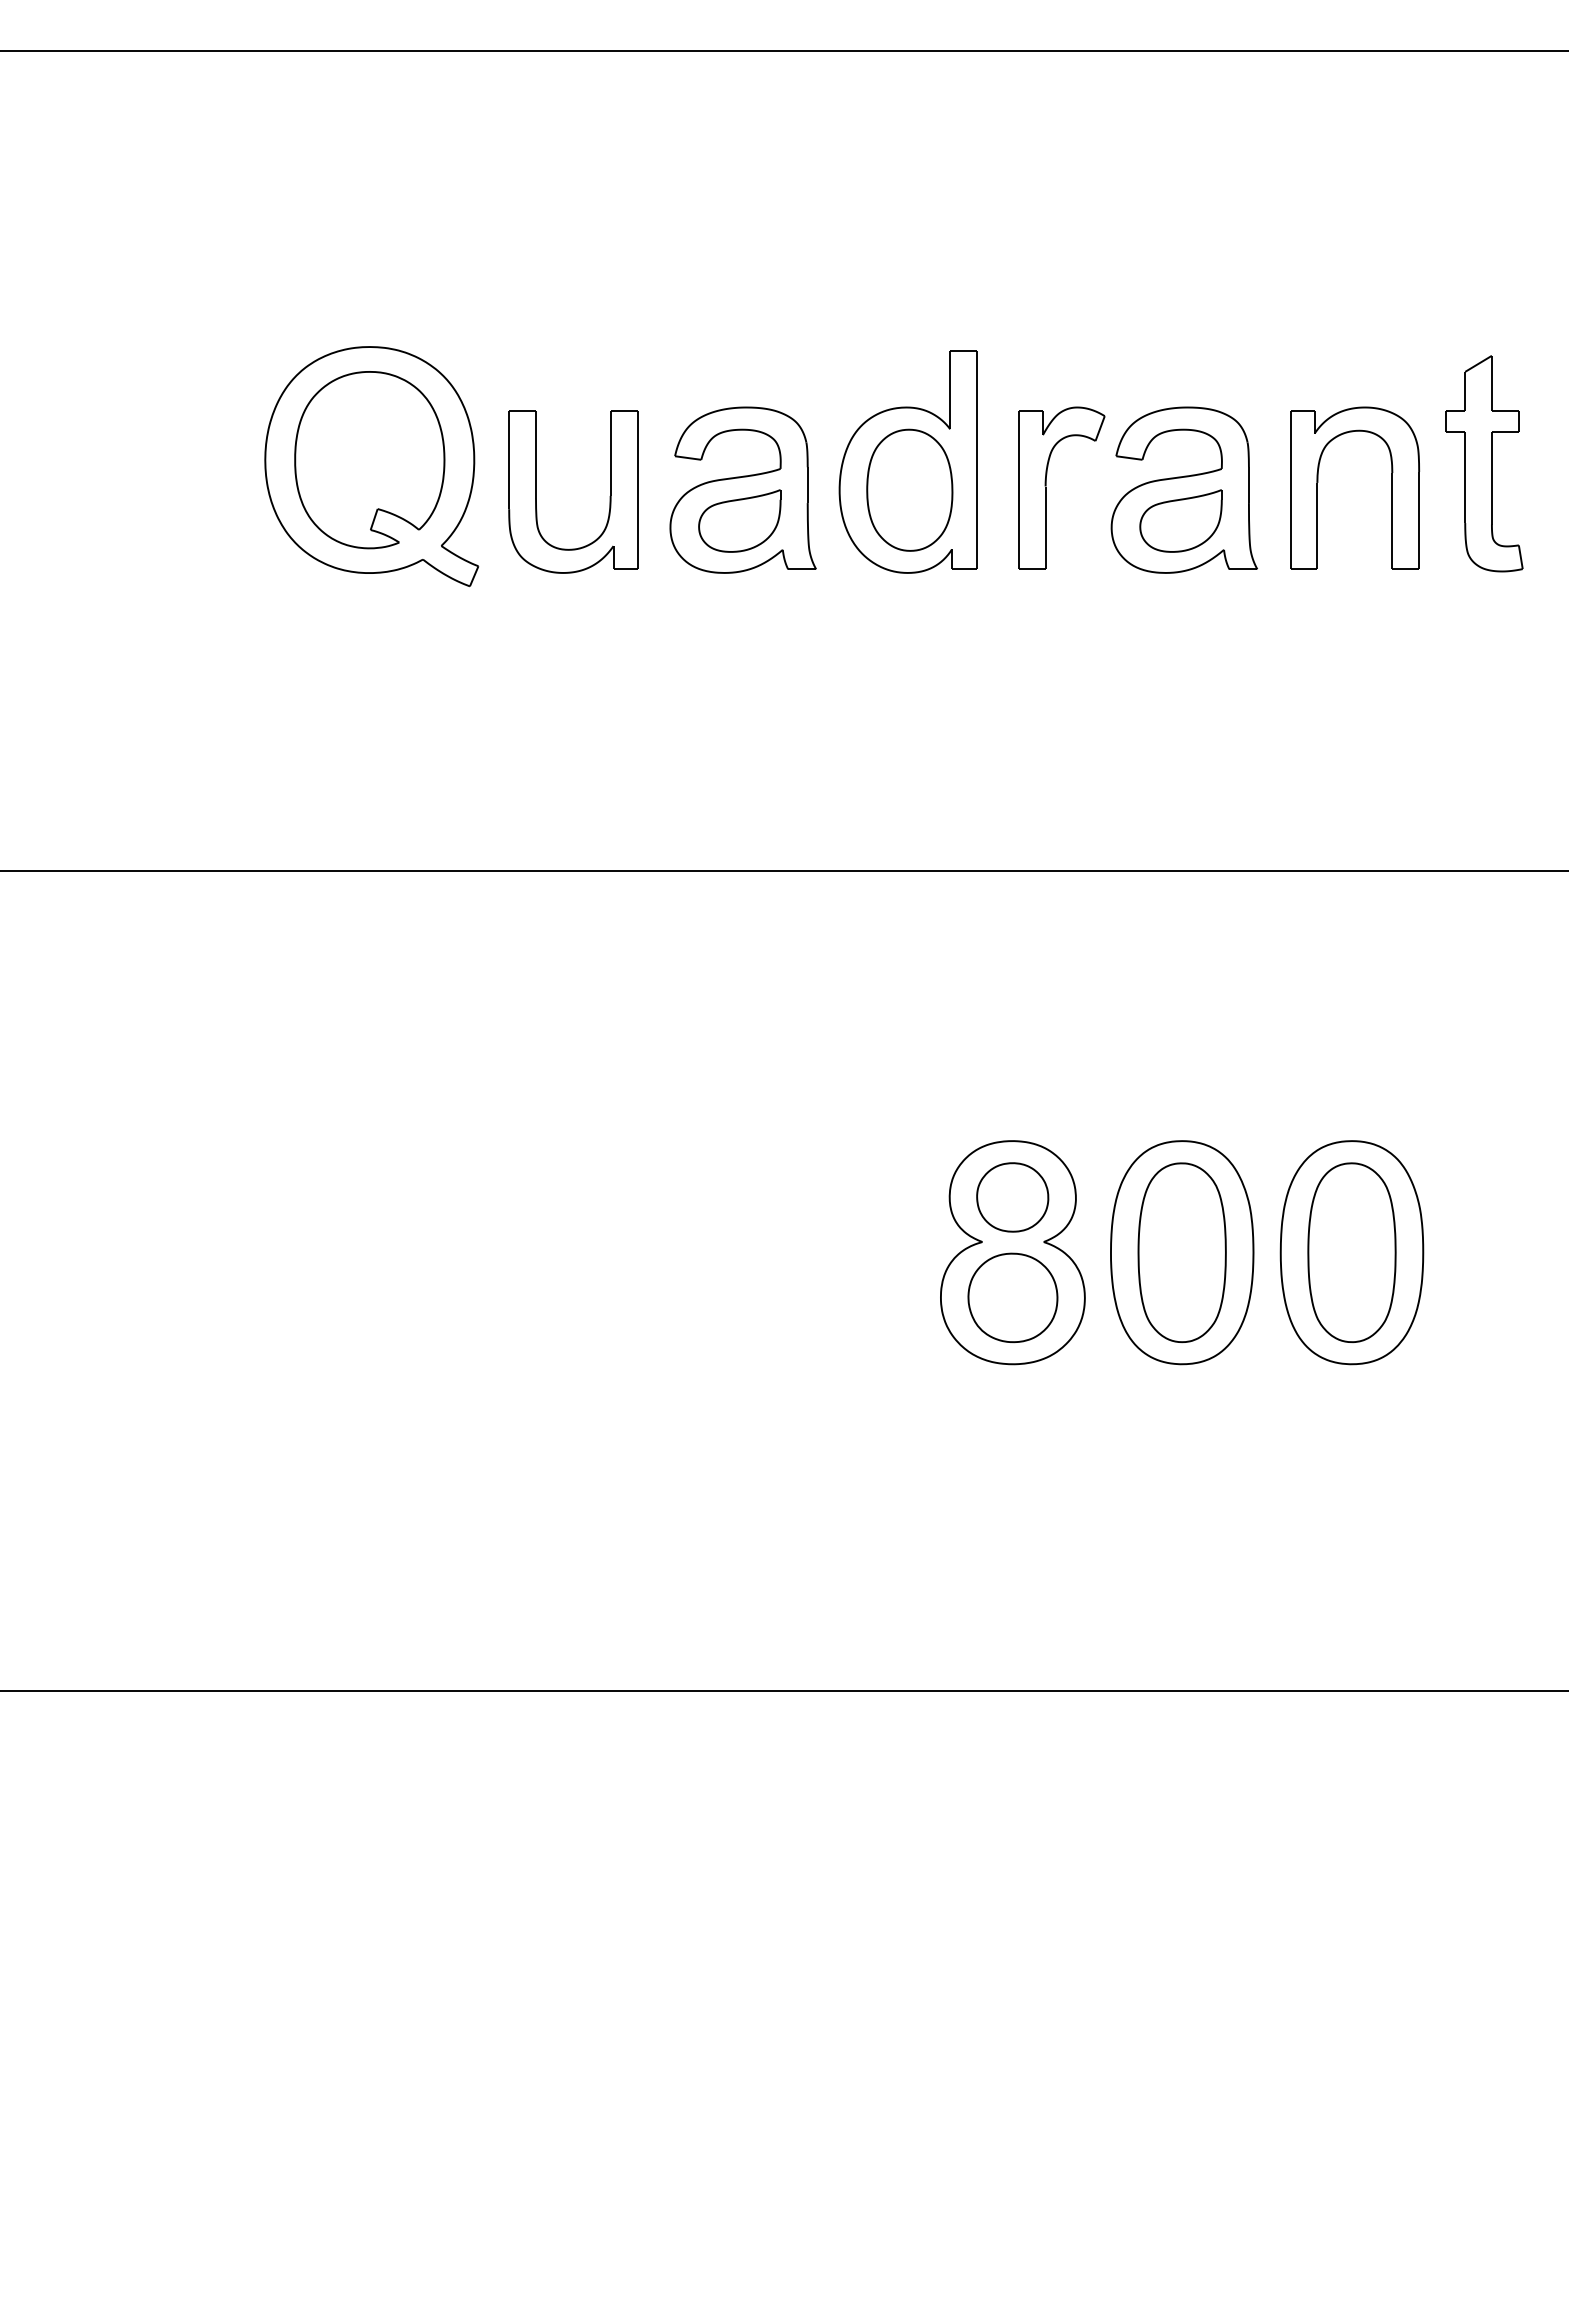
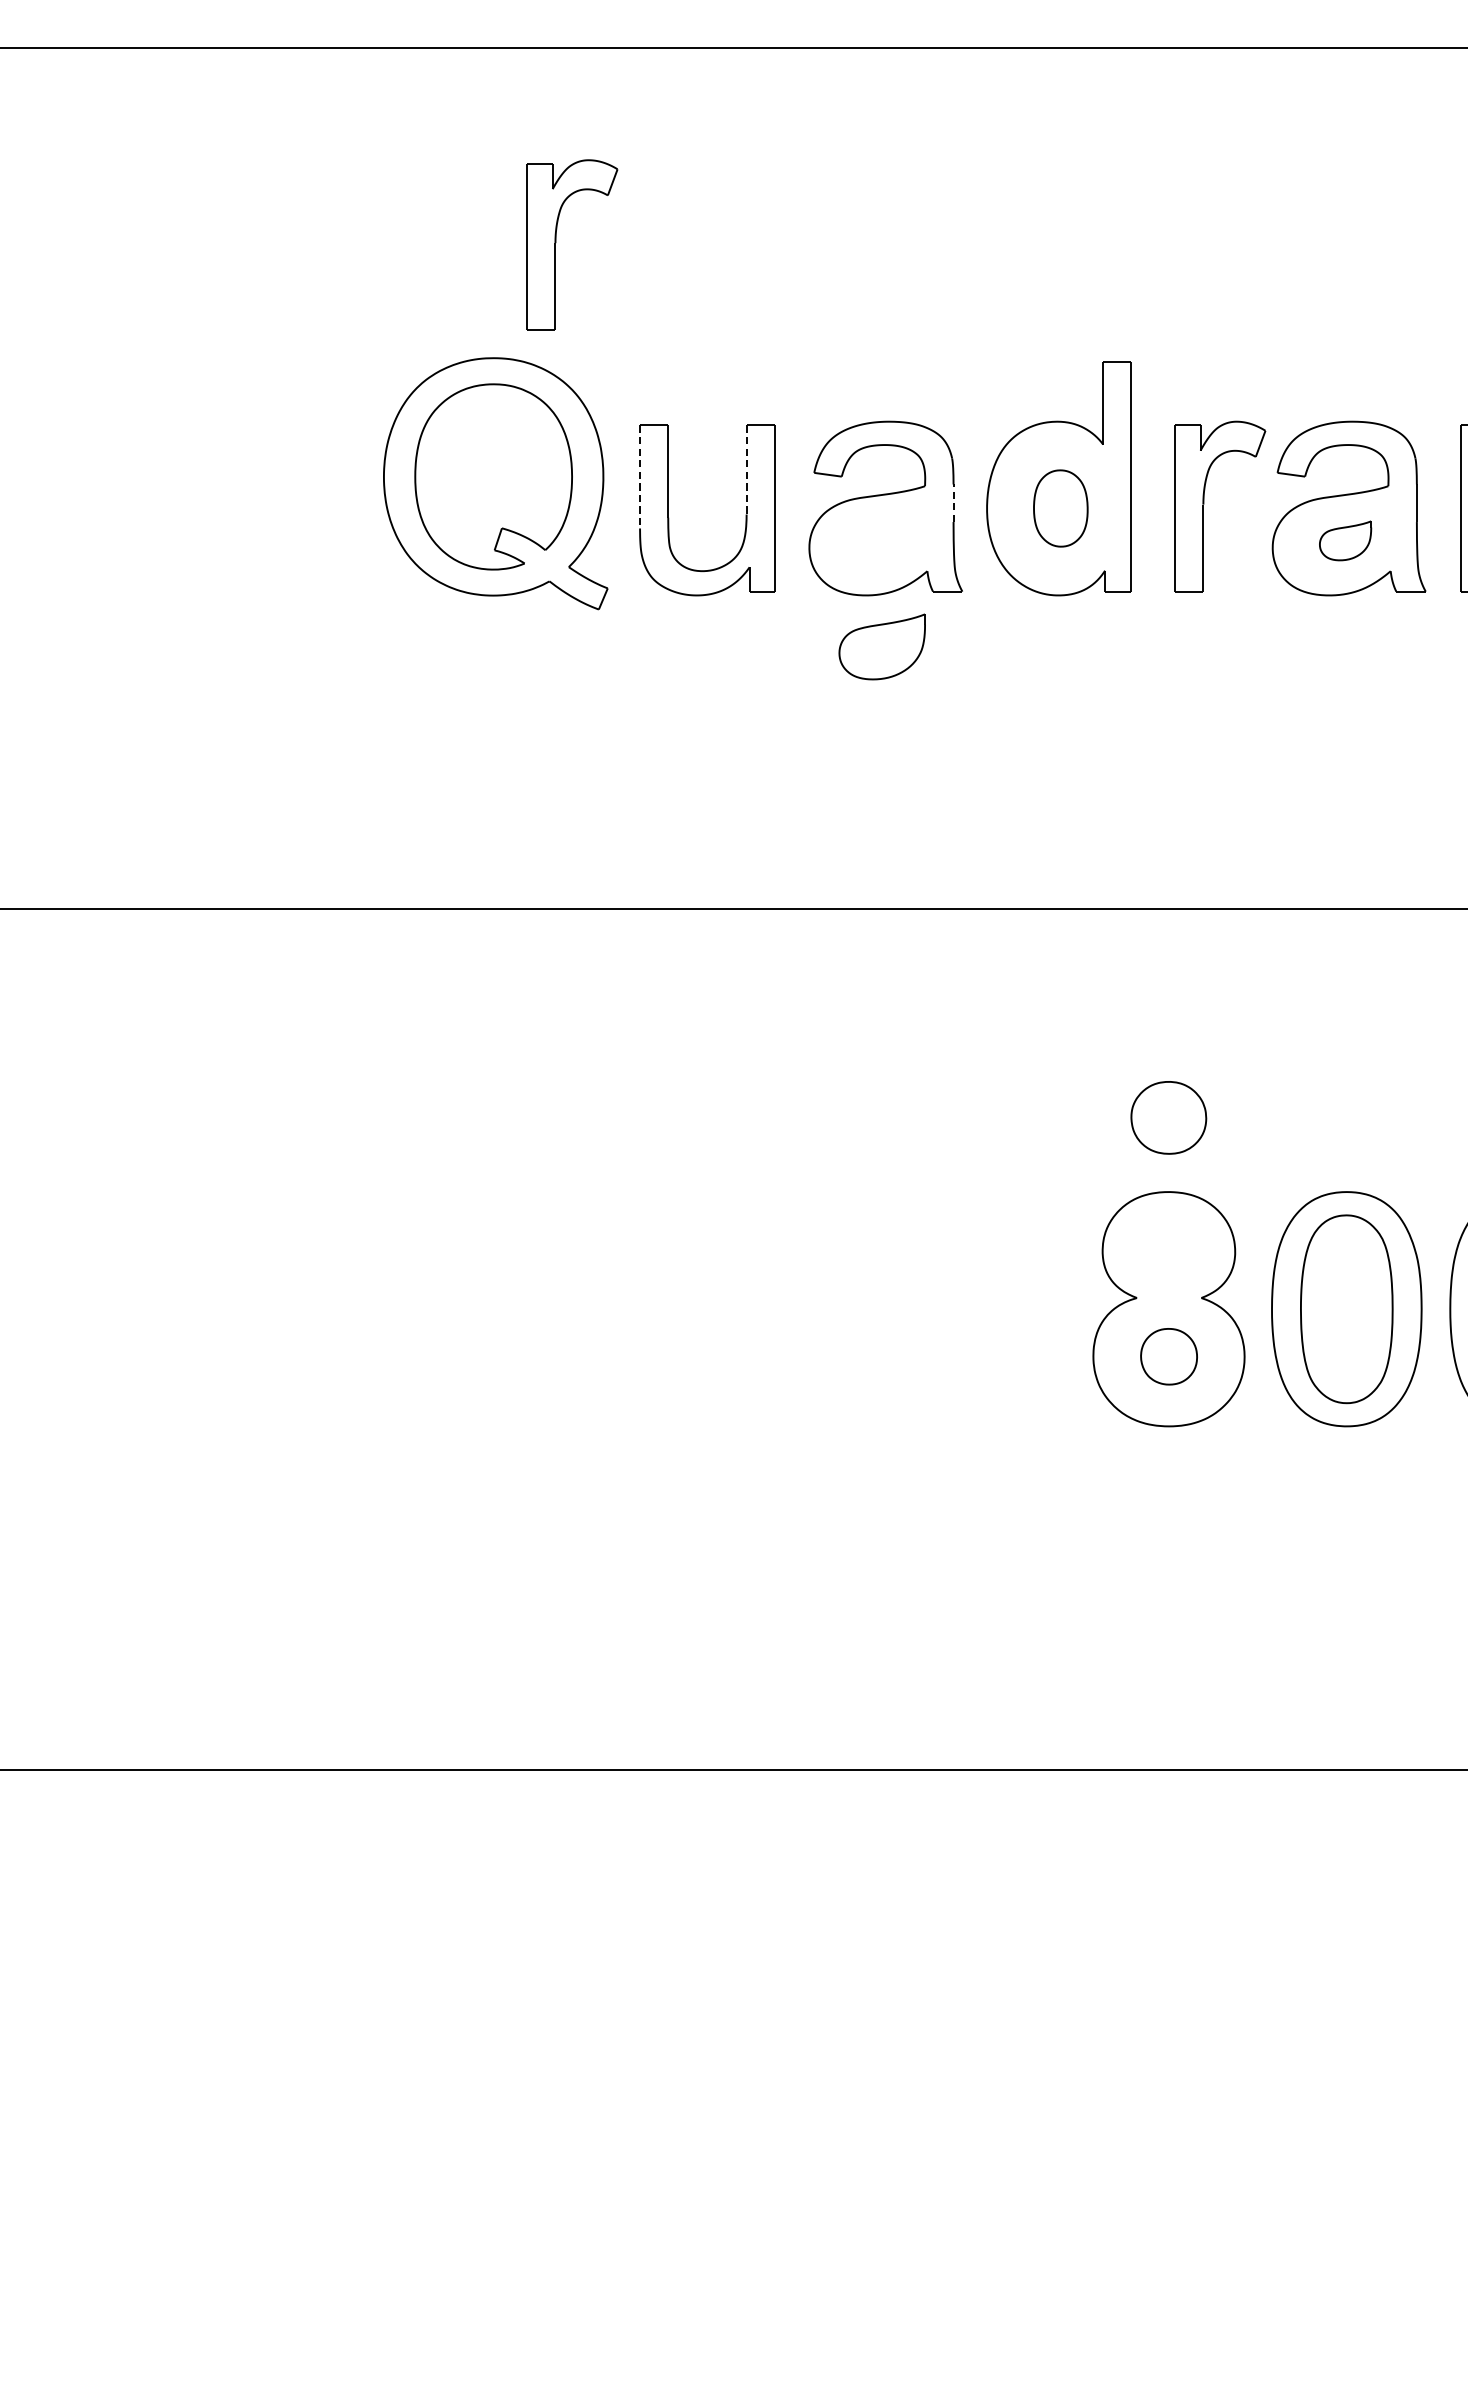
part: (429, 238) -> (556, 244), added
line: (610, 454) -> (746, 471), solid -> dashed
line: (509, 460) -> (640, 477), solid -> dashed
line: (807, 485) -> (953, 503), solid -> dashed
part: (909, 489) -> (1060, 507), size x0.6
part: (739, 520) -> (881, 646), moved
part: (1180, 520) -> (1345, 540), size x0.6
part: (1012, 1197) -> (1168, 1117), moved
part: (1012, 1297) -> (1168, 1356), size x0.6

